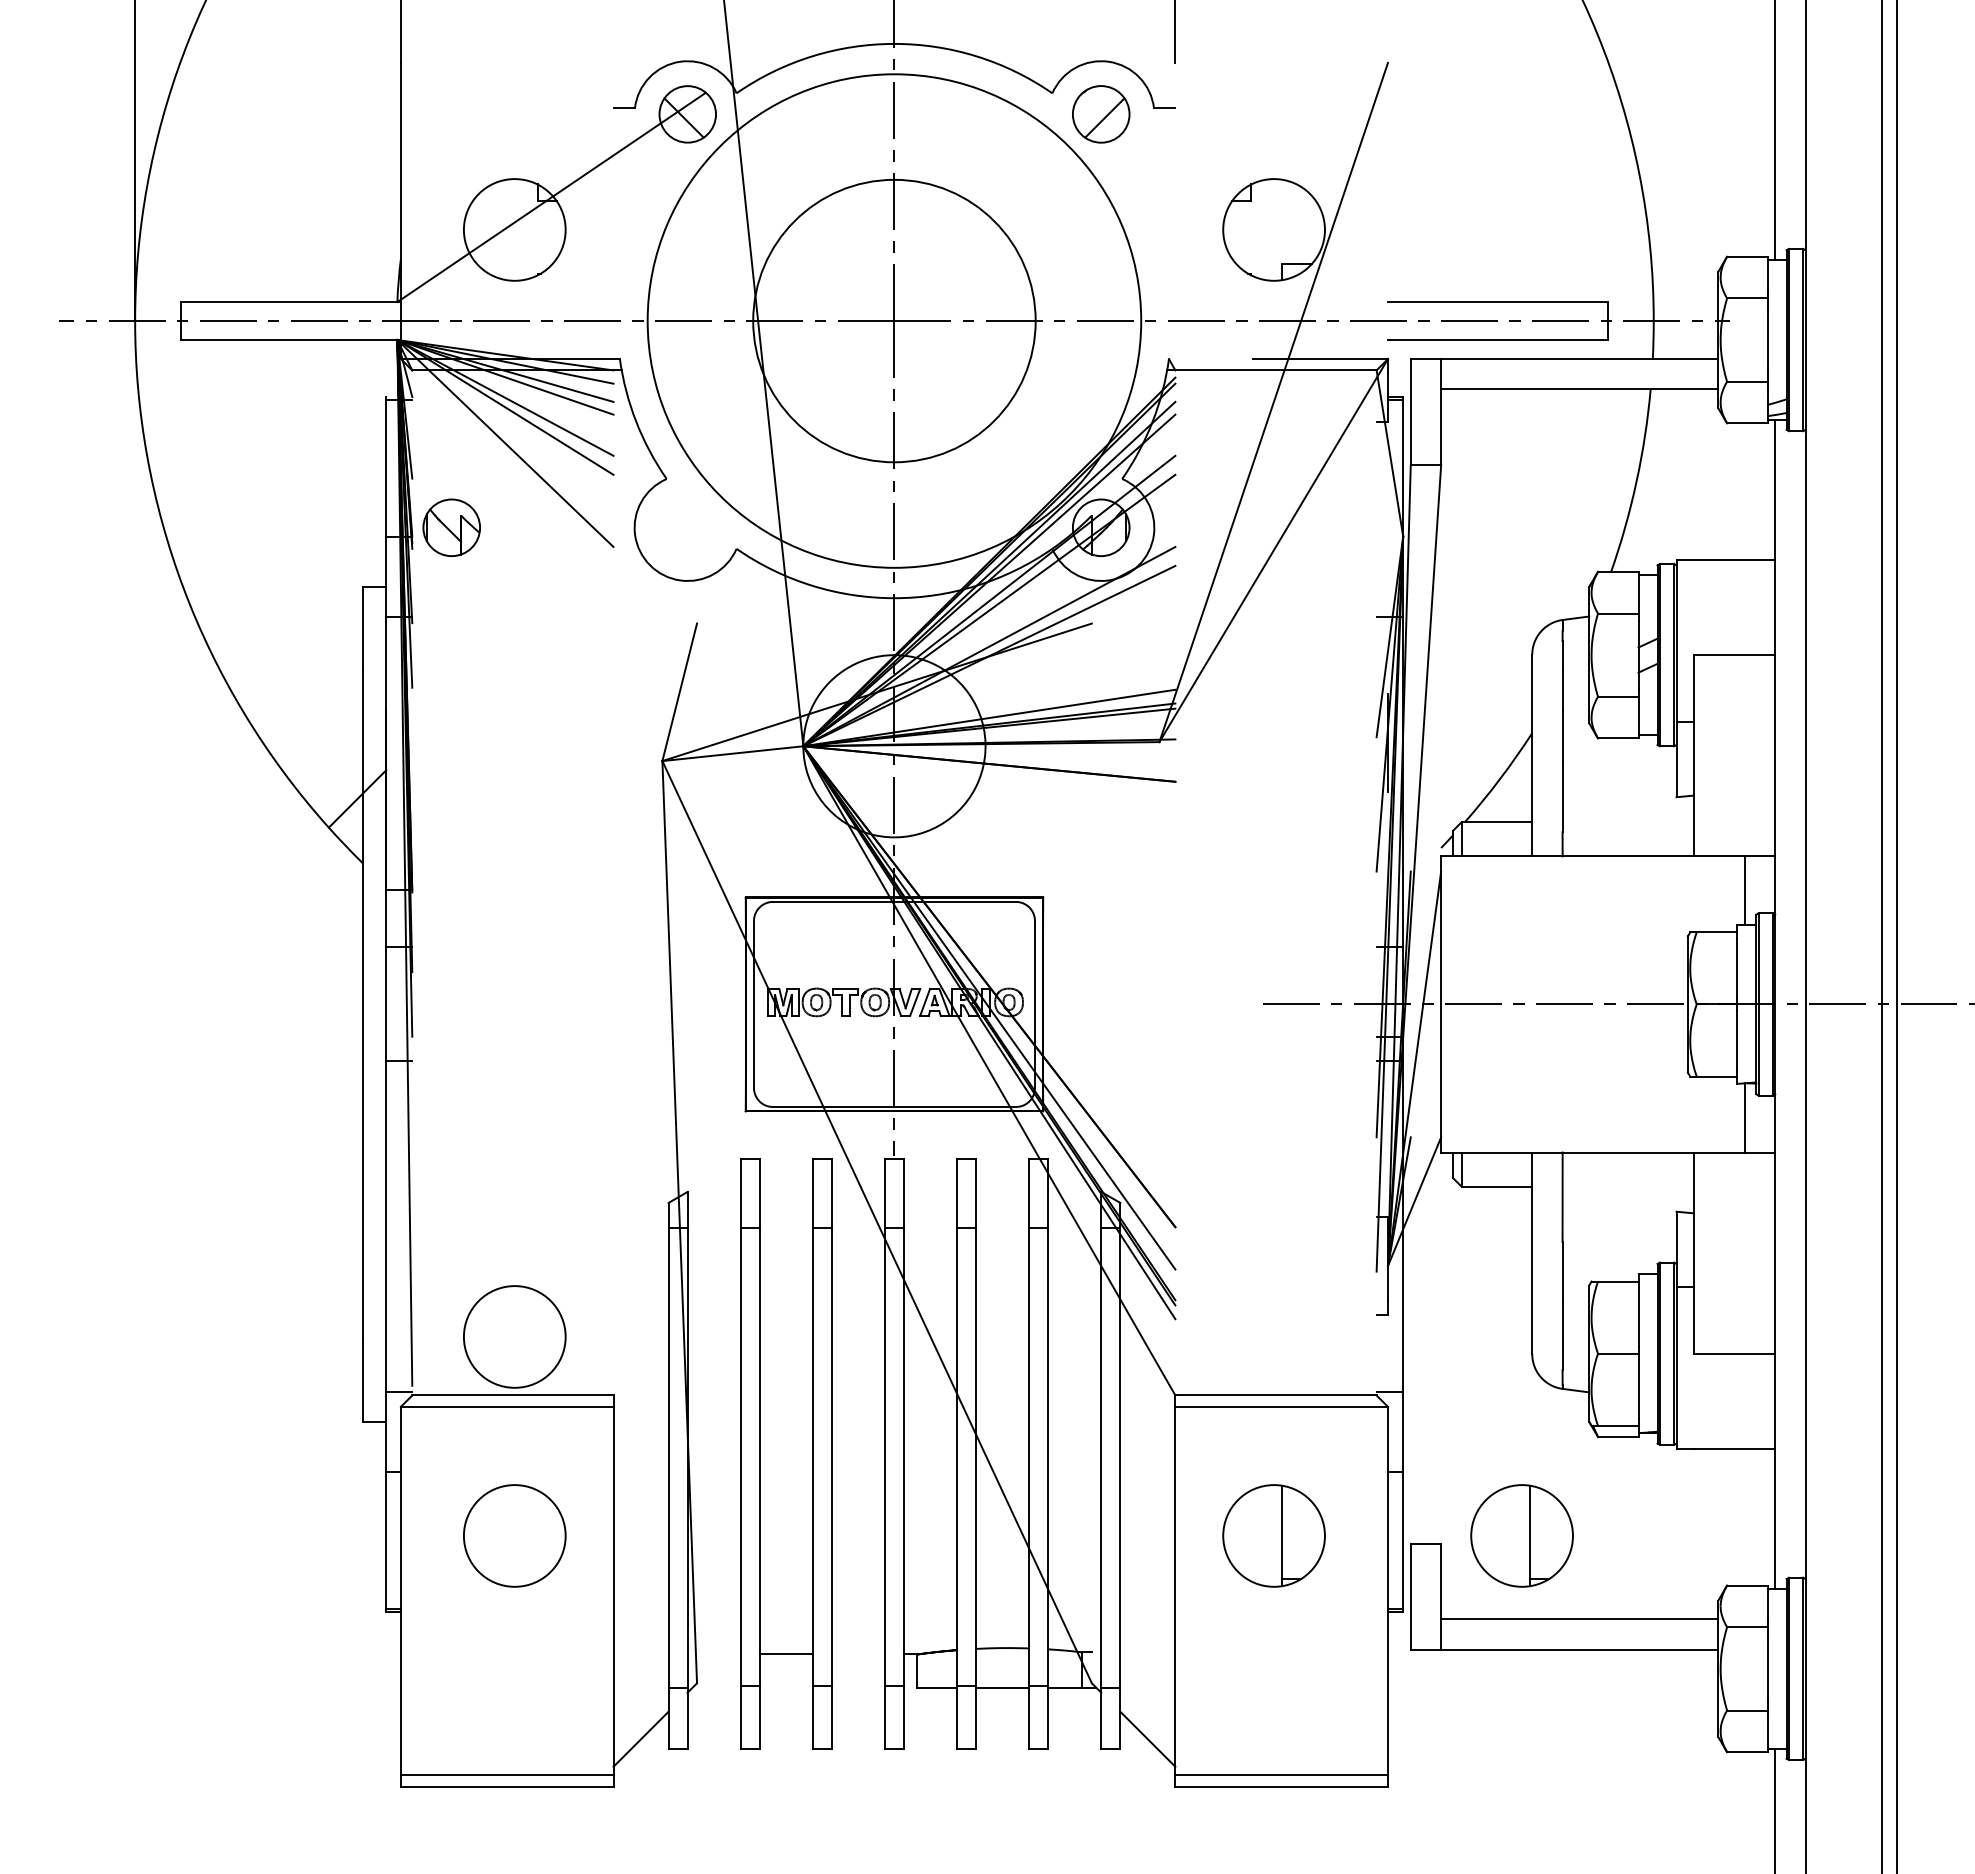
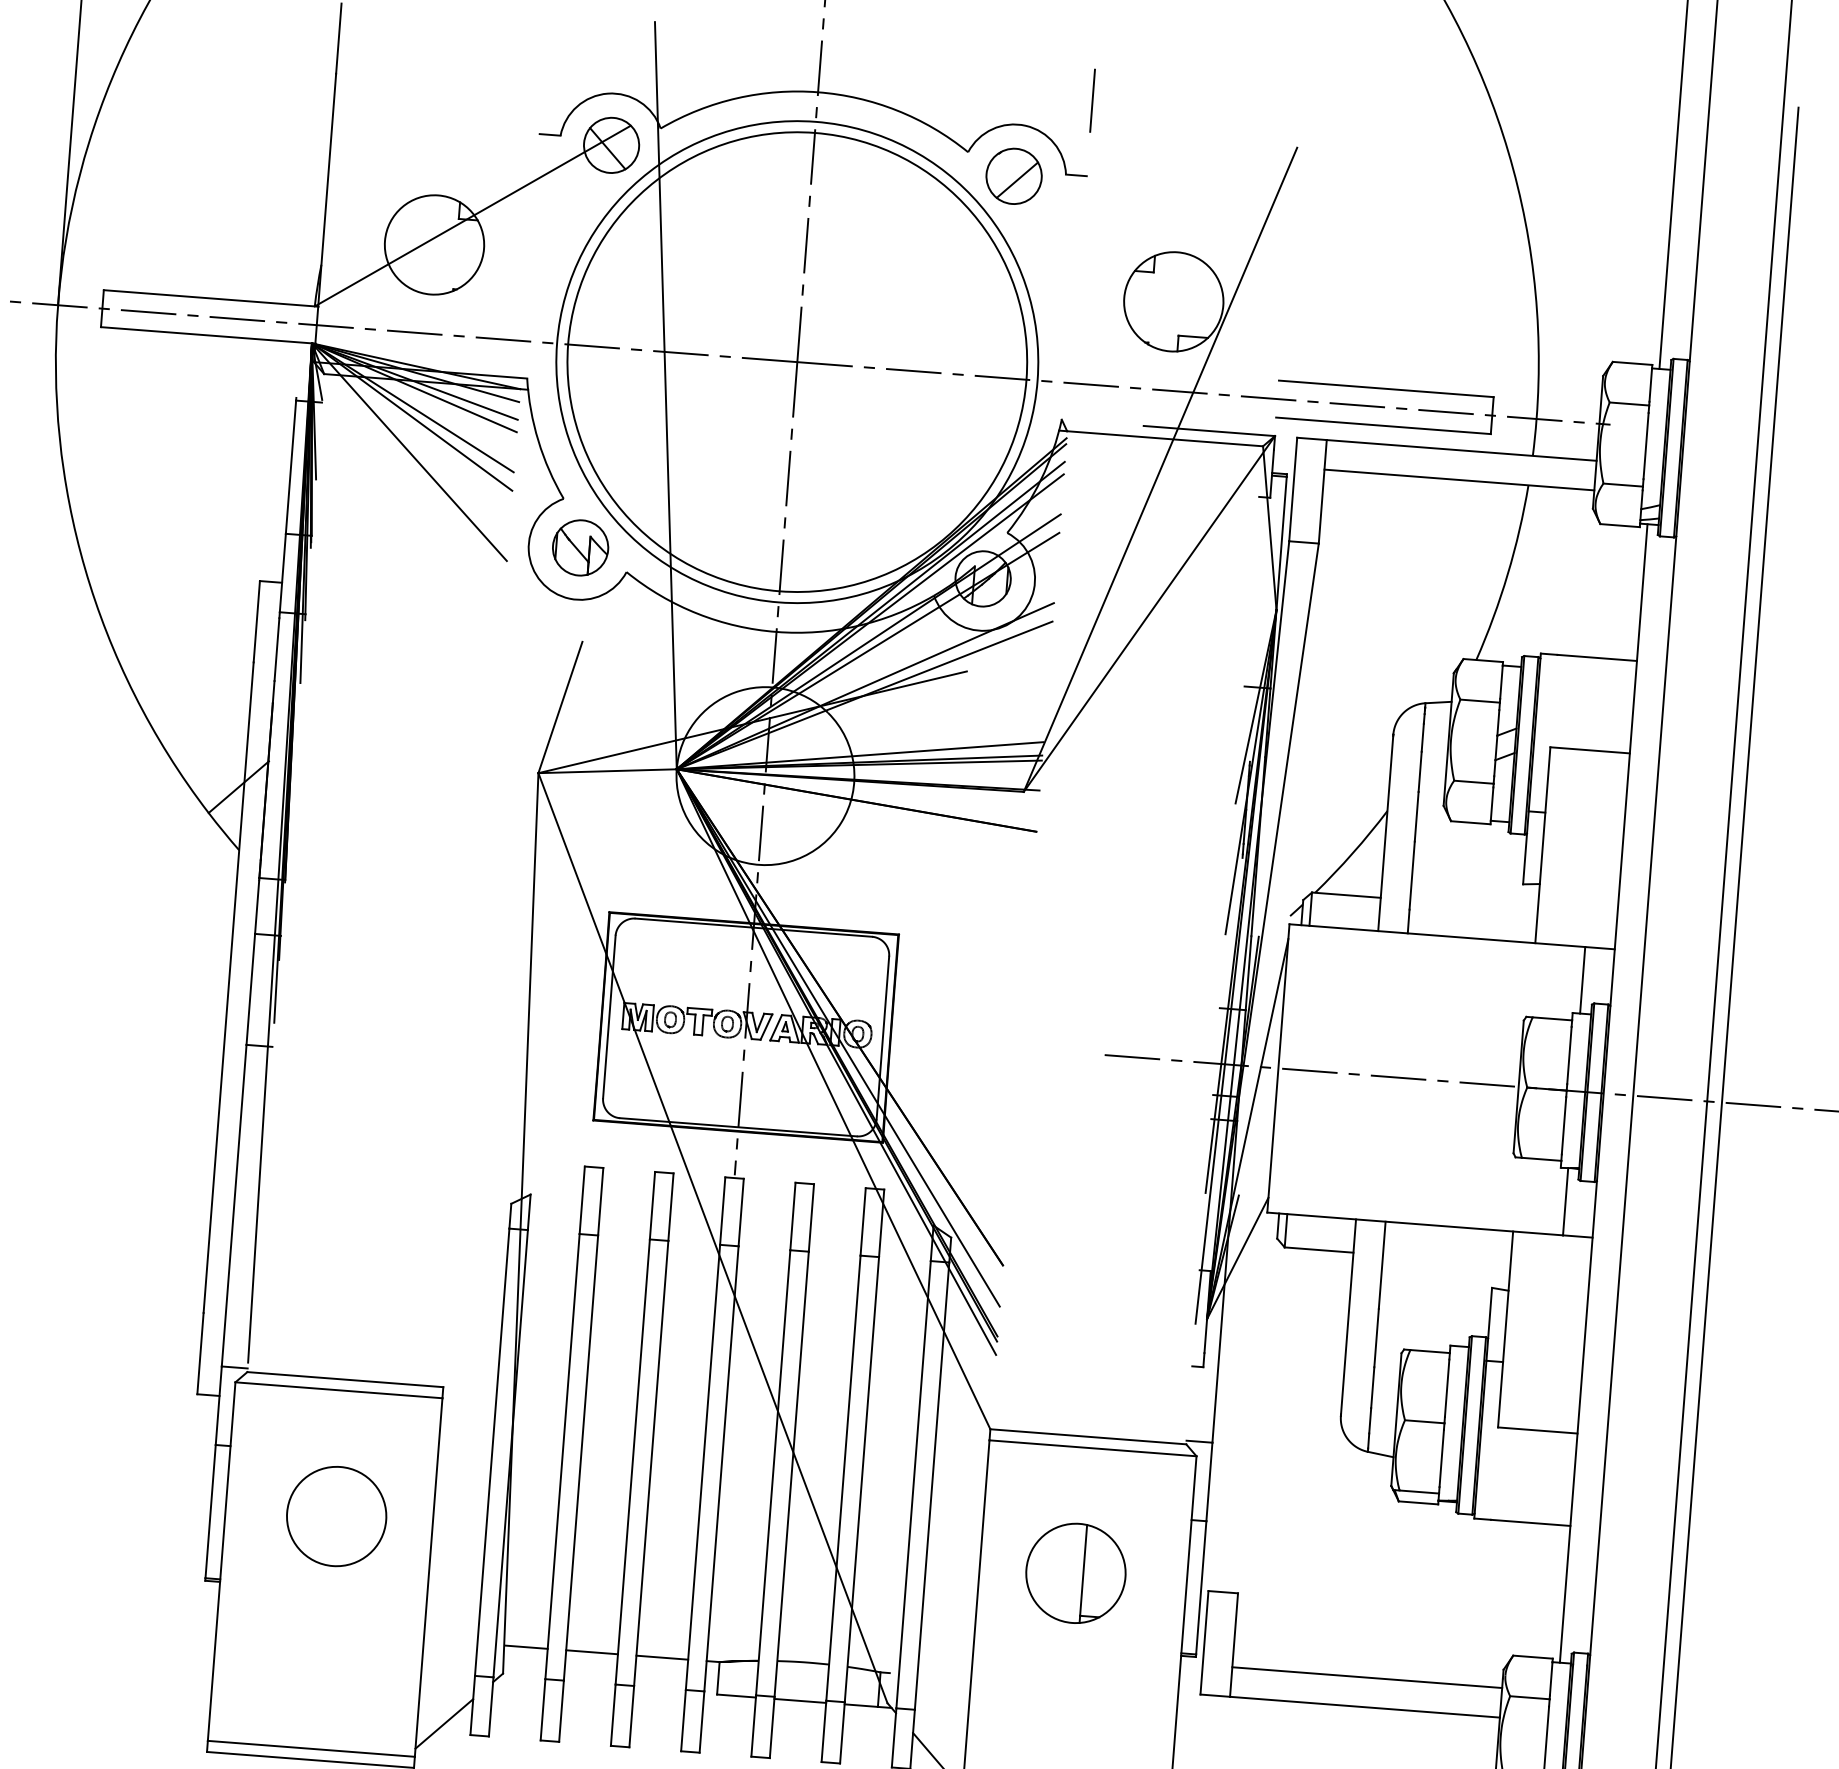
circle: (894, 320) -> (797, 361), size x1.67
part: (451, 527) -> (580, 547), moved
circle: (514, 1336) -> (351, 1322), removed
part: (1521, 1535) -> (1316, 1591), removed
line: (718, 1654) -> (526, 1647), added
line: (857, 1654) -> (661, 1657), added

